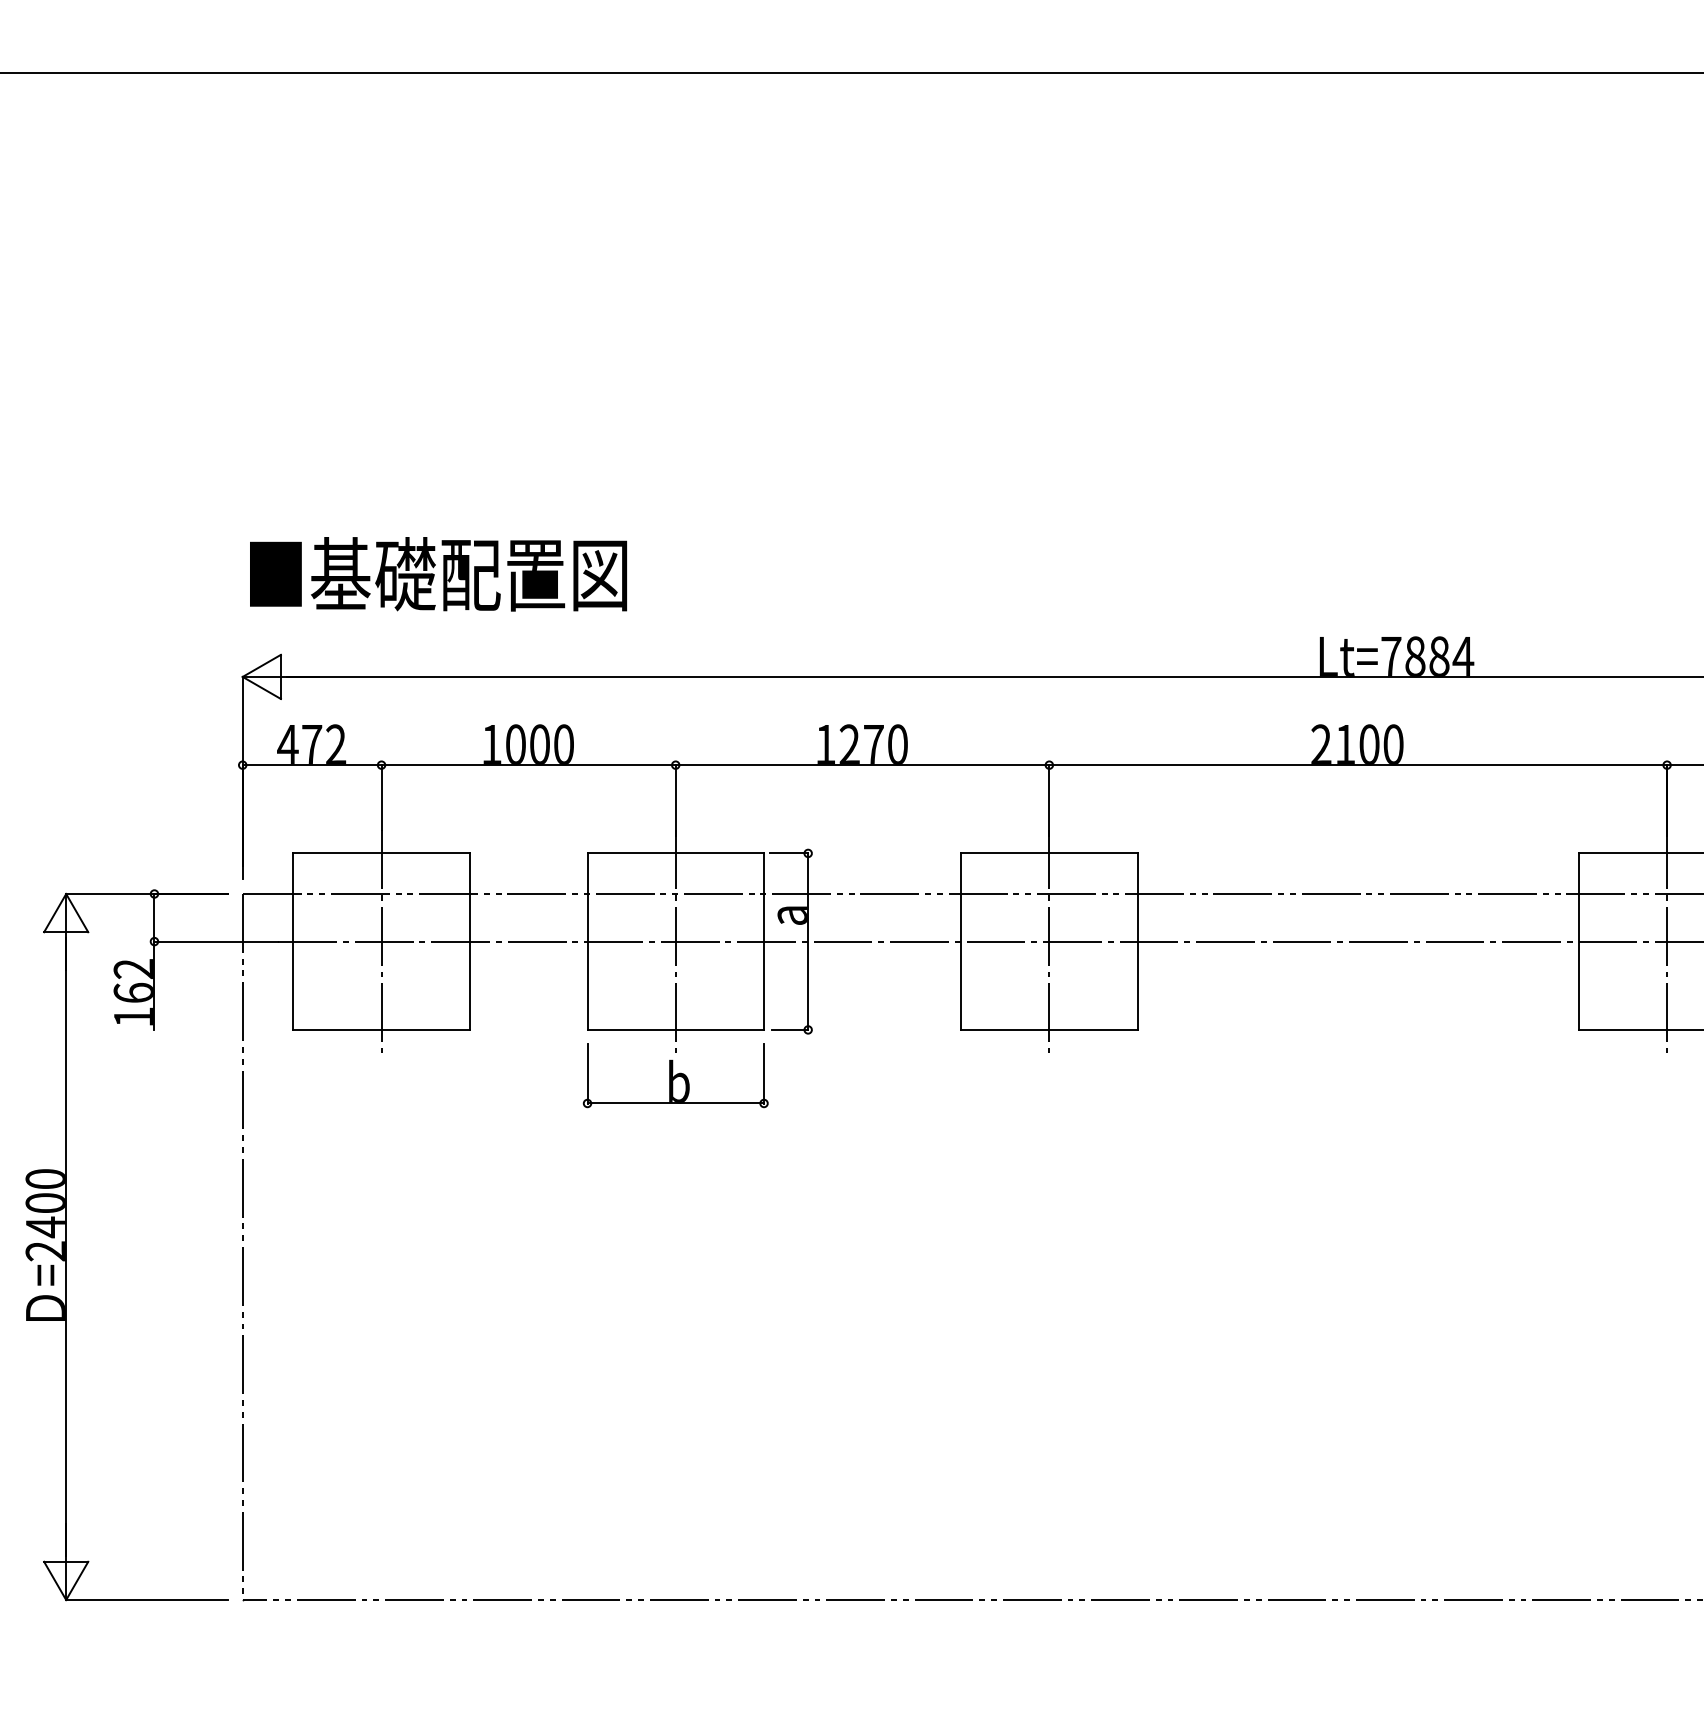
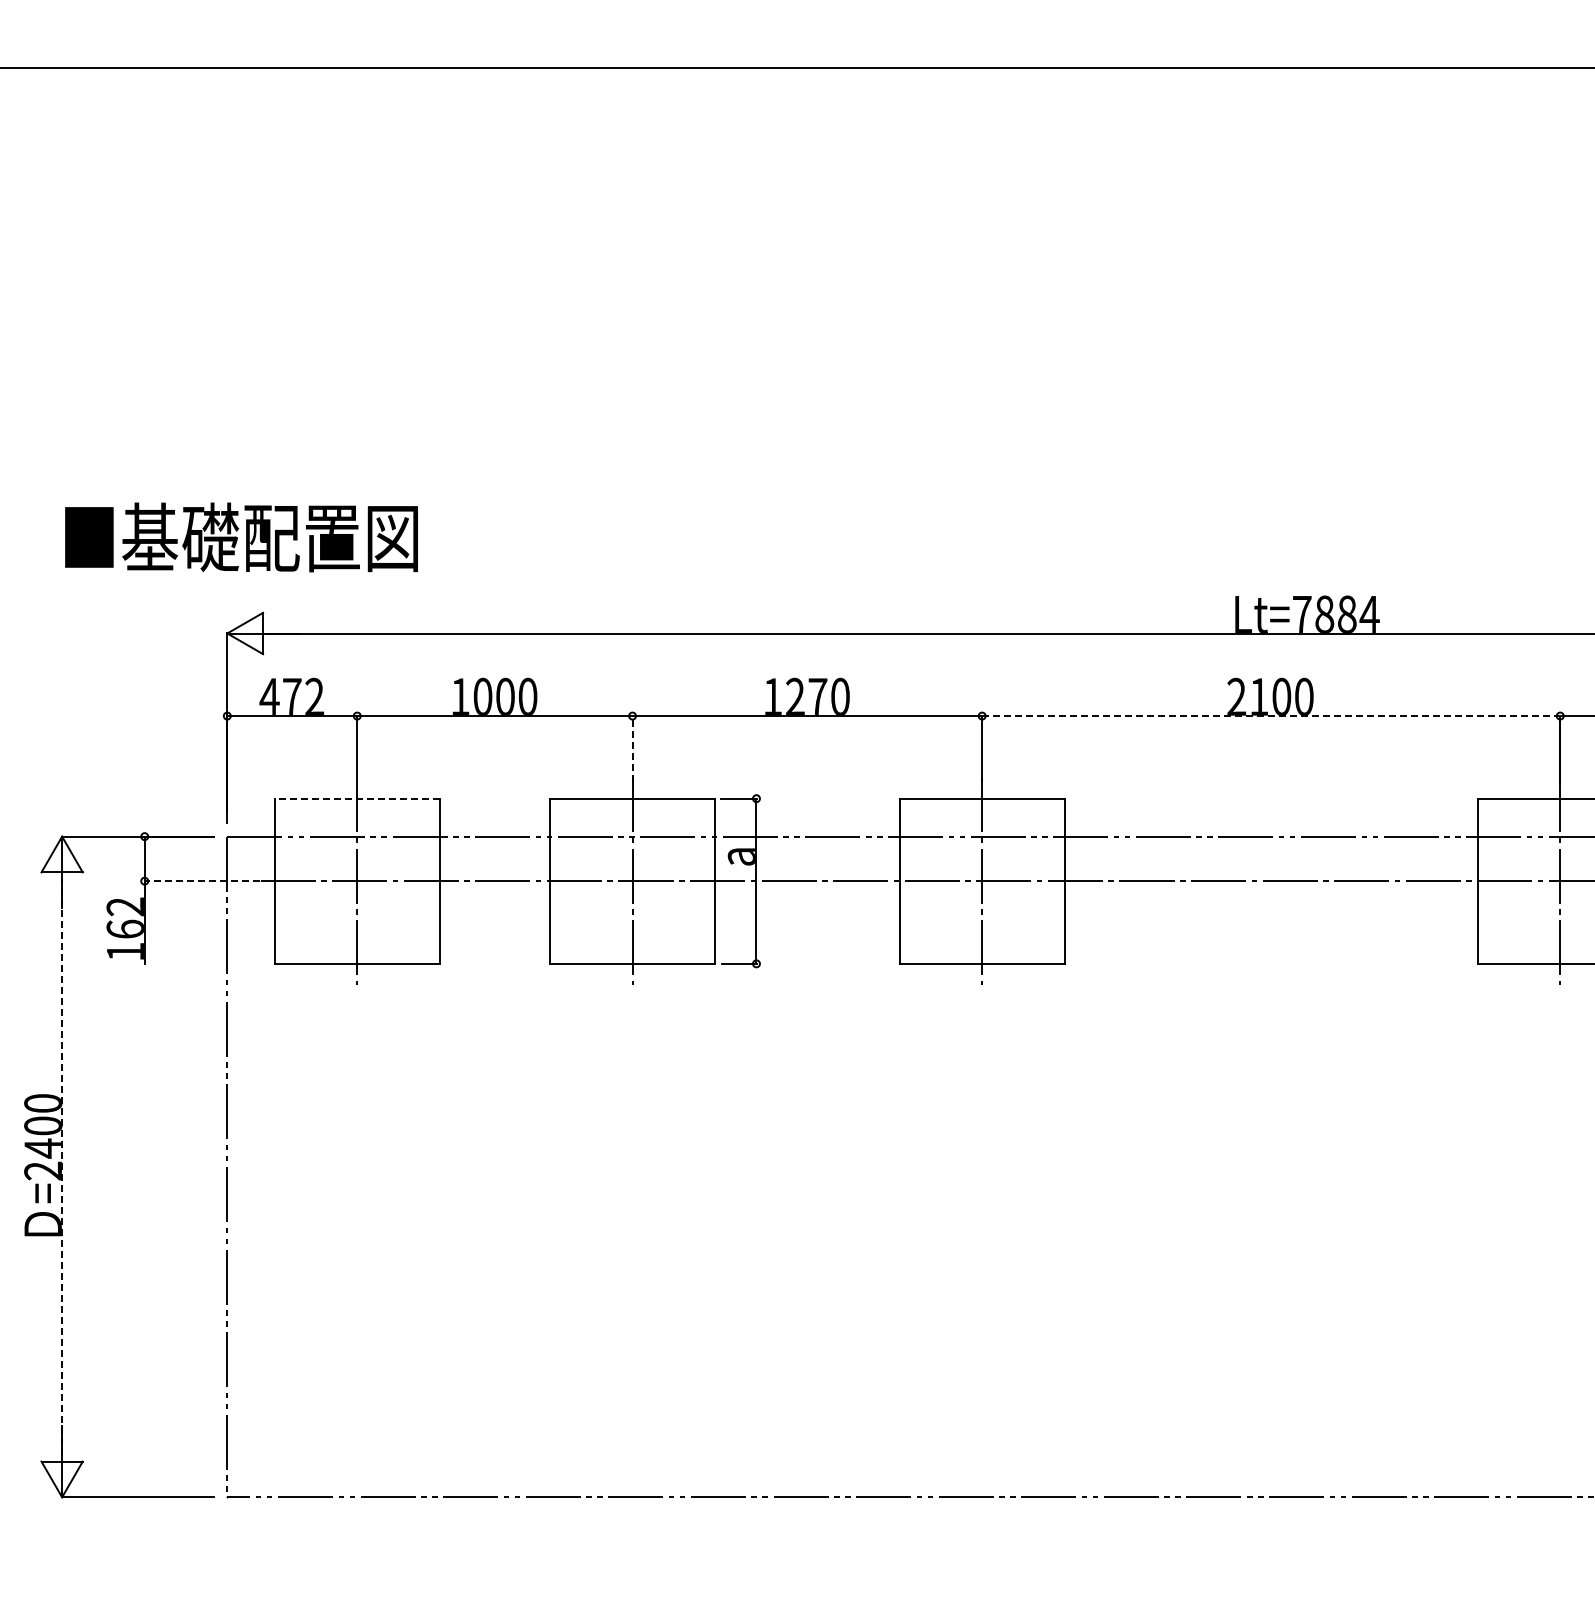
text: (438, 574) -> (241, 537), moved
line: (1358, 765) -> (1271, 716), solid -> dashed
line: (675, 799) -> (632, 748), solid -> dashed
line: (381, 853) -> (357, 798), solid -> dashed
line: (216, 941) -> (202, 881), solid -> dashed
part: (675, 1075) -> (632, 1006), removed
line: (66, 1246) -> (62, 1166), solid -> dashed

